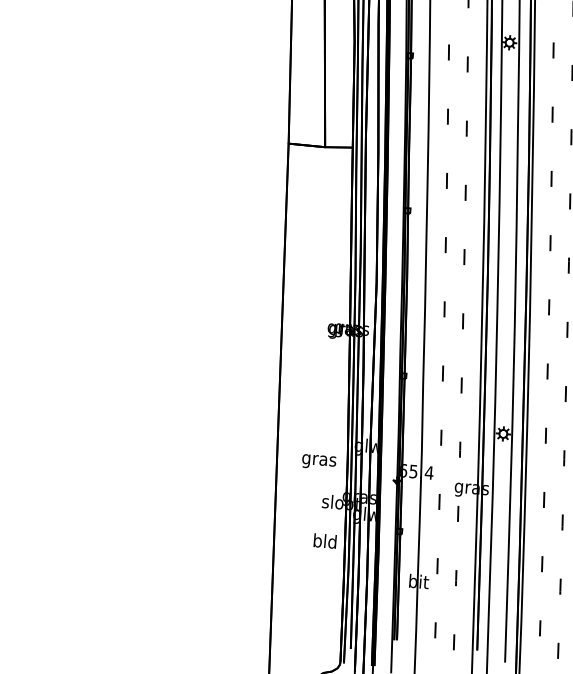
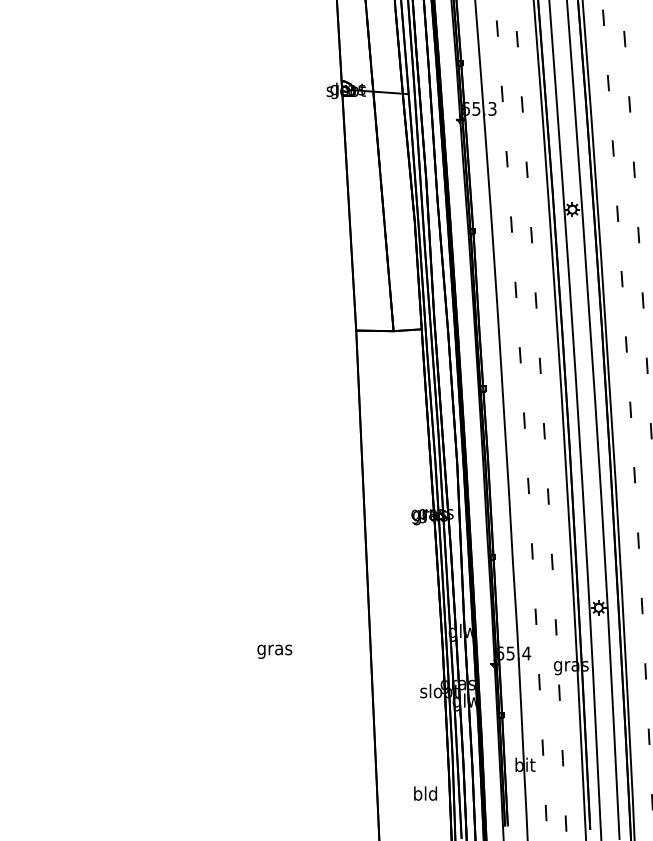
text: (318, 461) -> (274, 651), moved
text: (325, 541) -> (425, 793), moved

